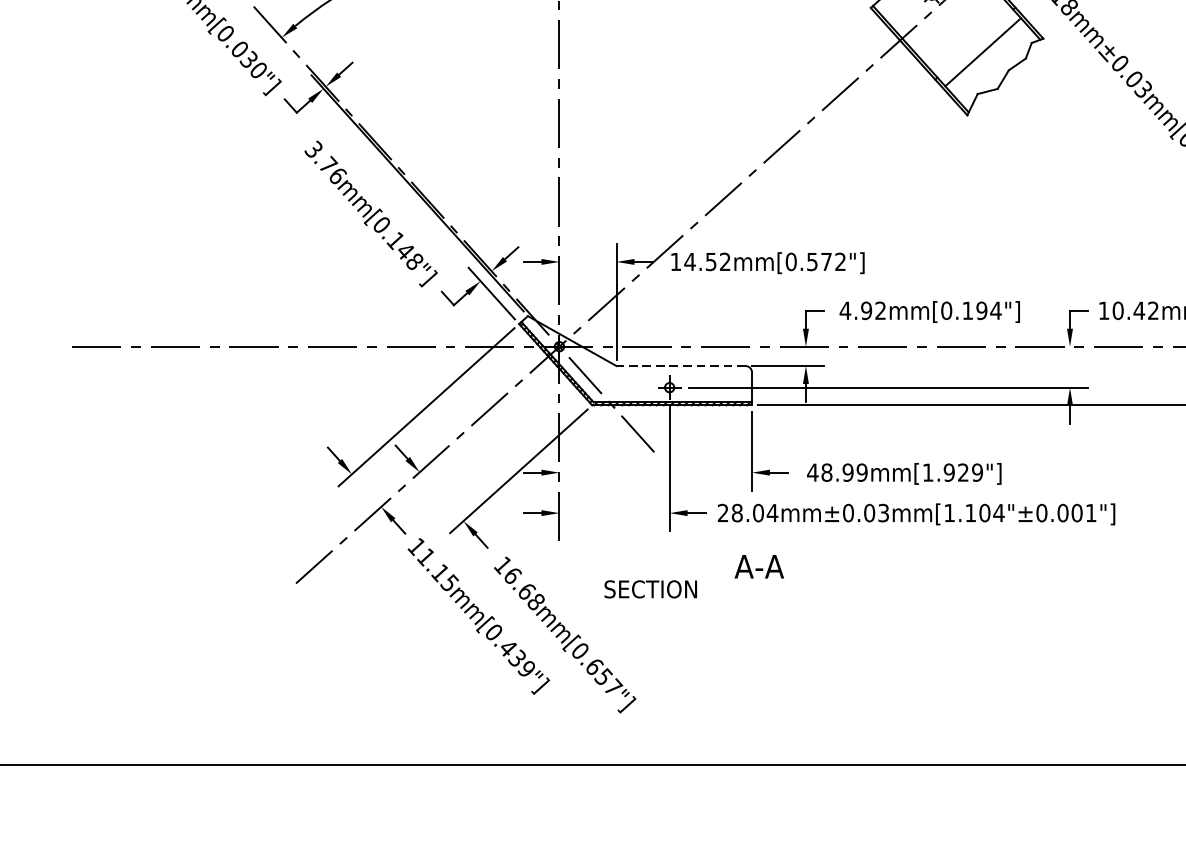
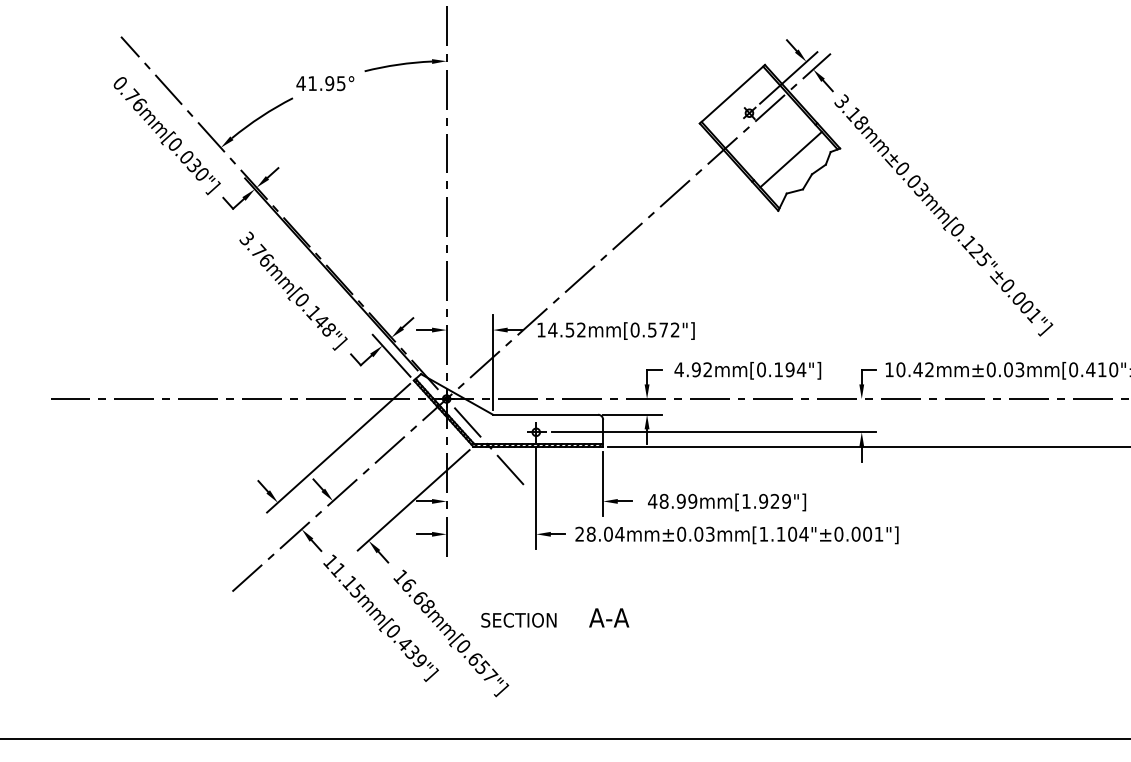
line: (681, 365) -> (545, 414), dashed -> solid
text: (759, 566) -> (609, 617), moved
text: (650, 589) -> (518, 620), moved

